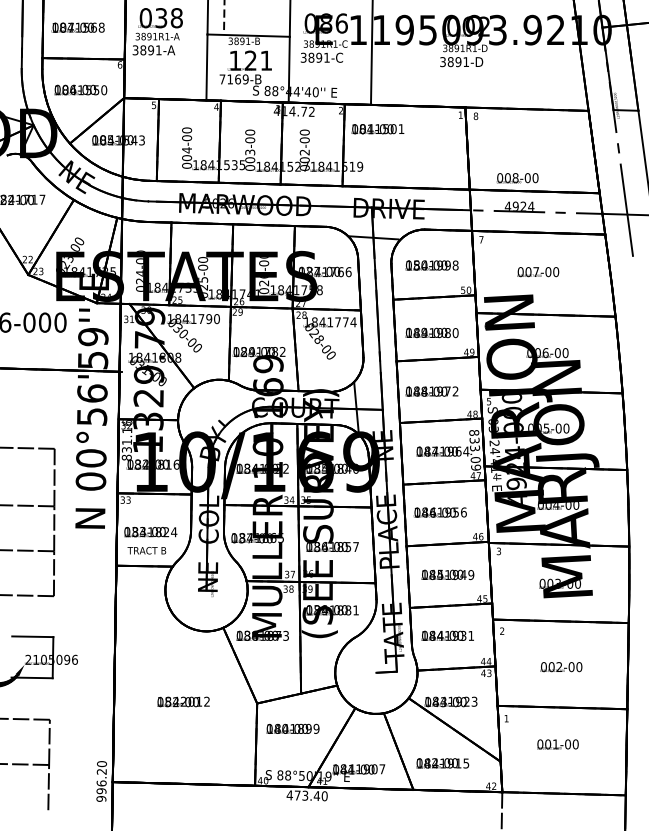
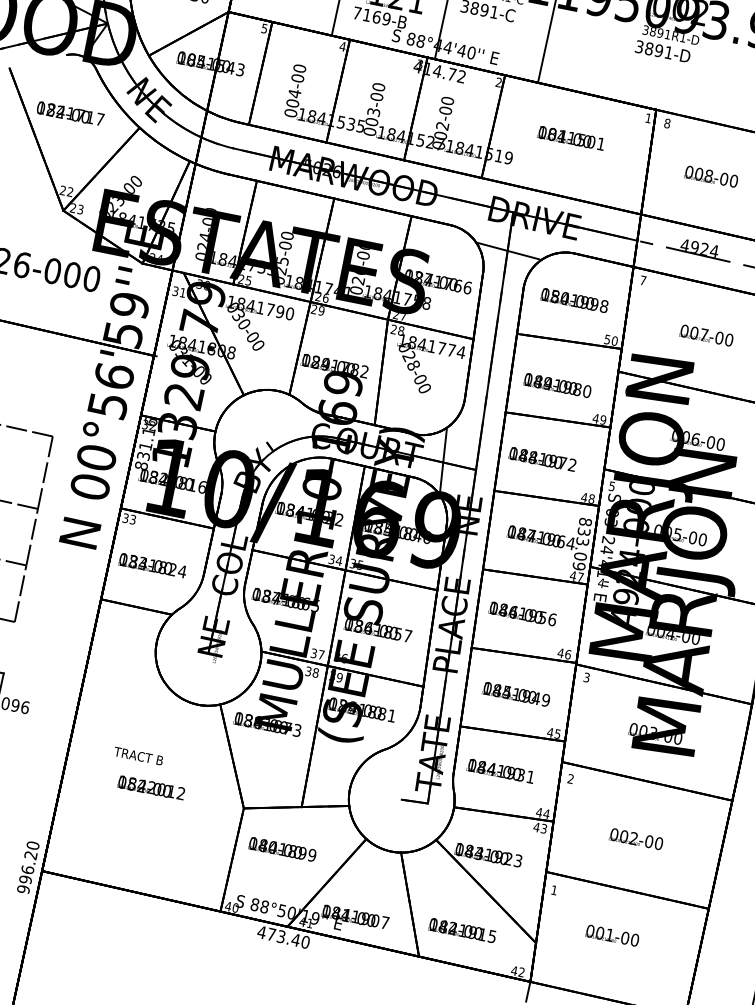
text: (377, 129) -> (570, 138), moved
text: (517, 178) -> (711, 177), moved
text: (146, 550) -> (138, 755), moved

